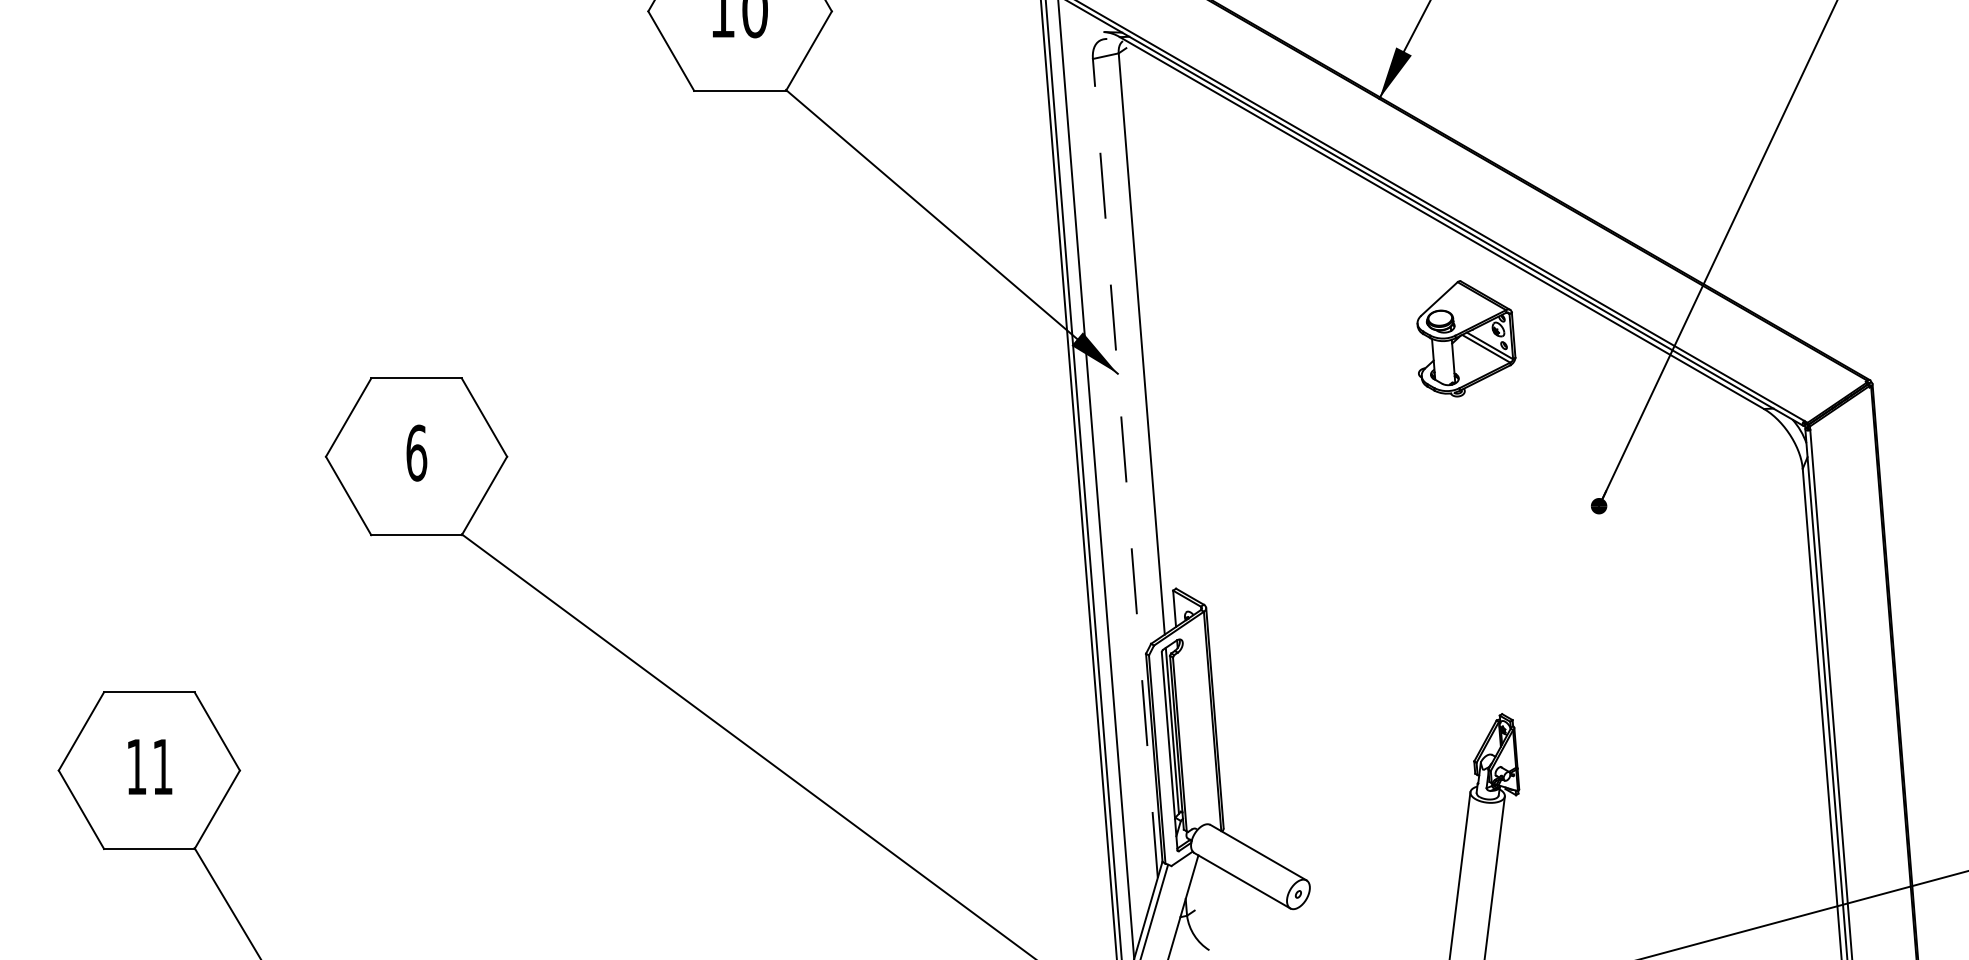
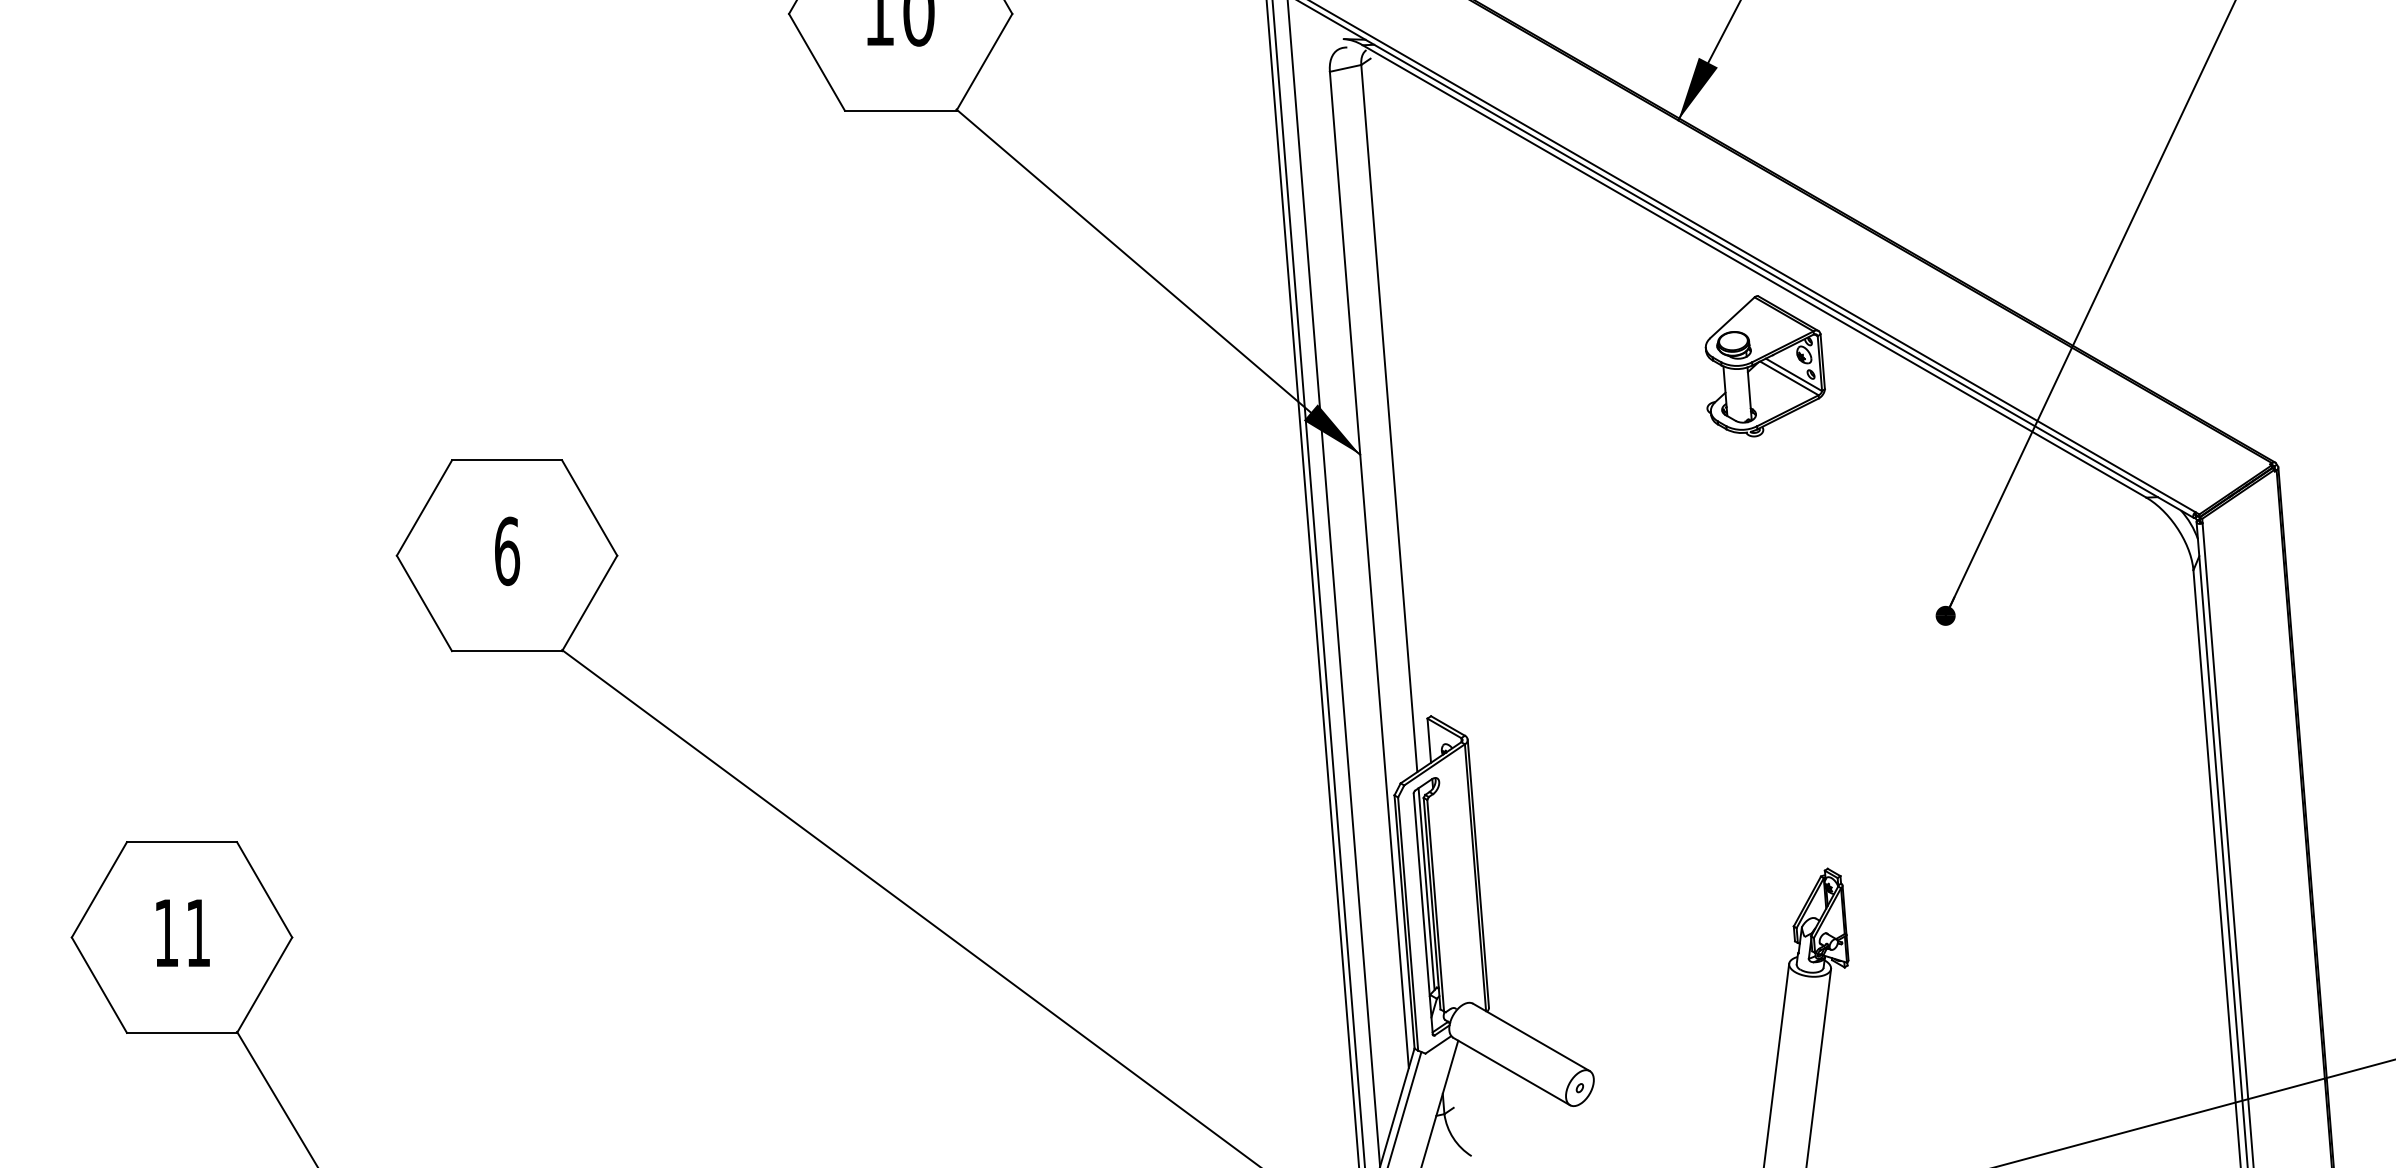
part: (1465, 339) -> (1764, 366), moved
line: (1125, 468) -> (1369, 569), dashed -> solid

